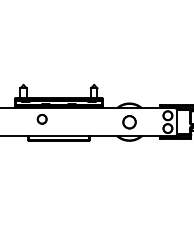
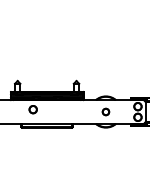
part: (129, 121) -> (105, 111), size x0.62

